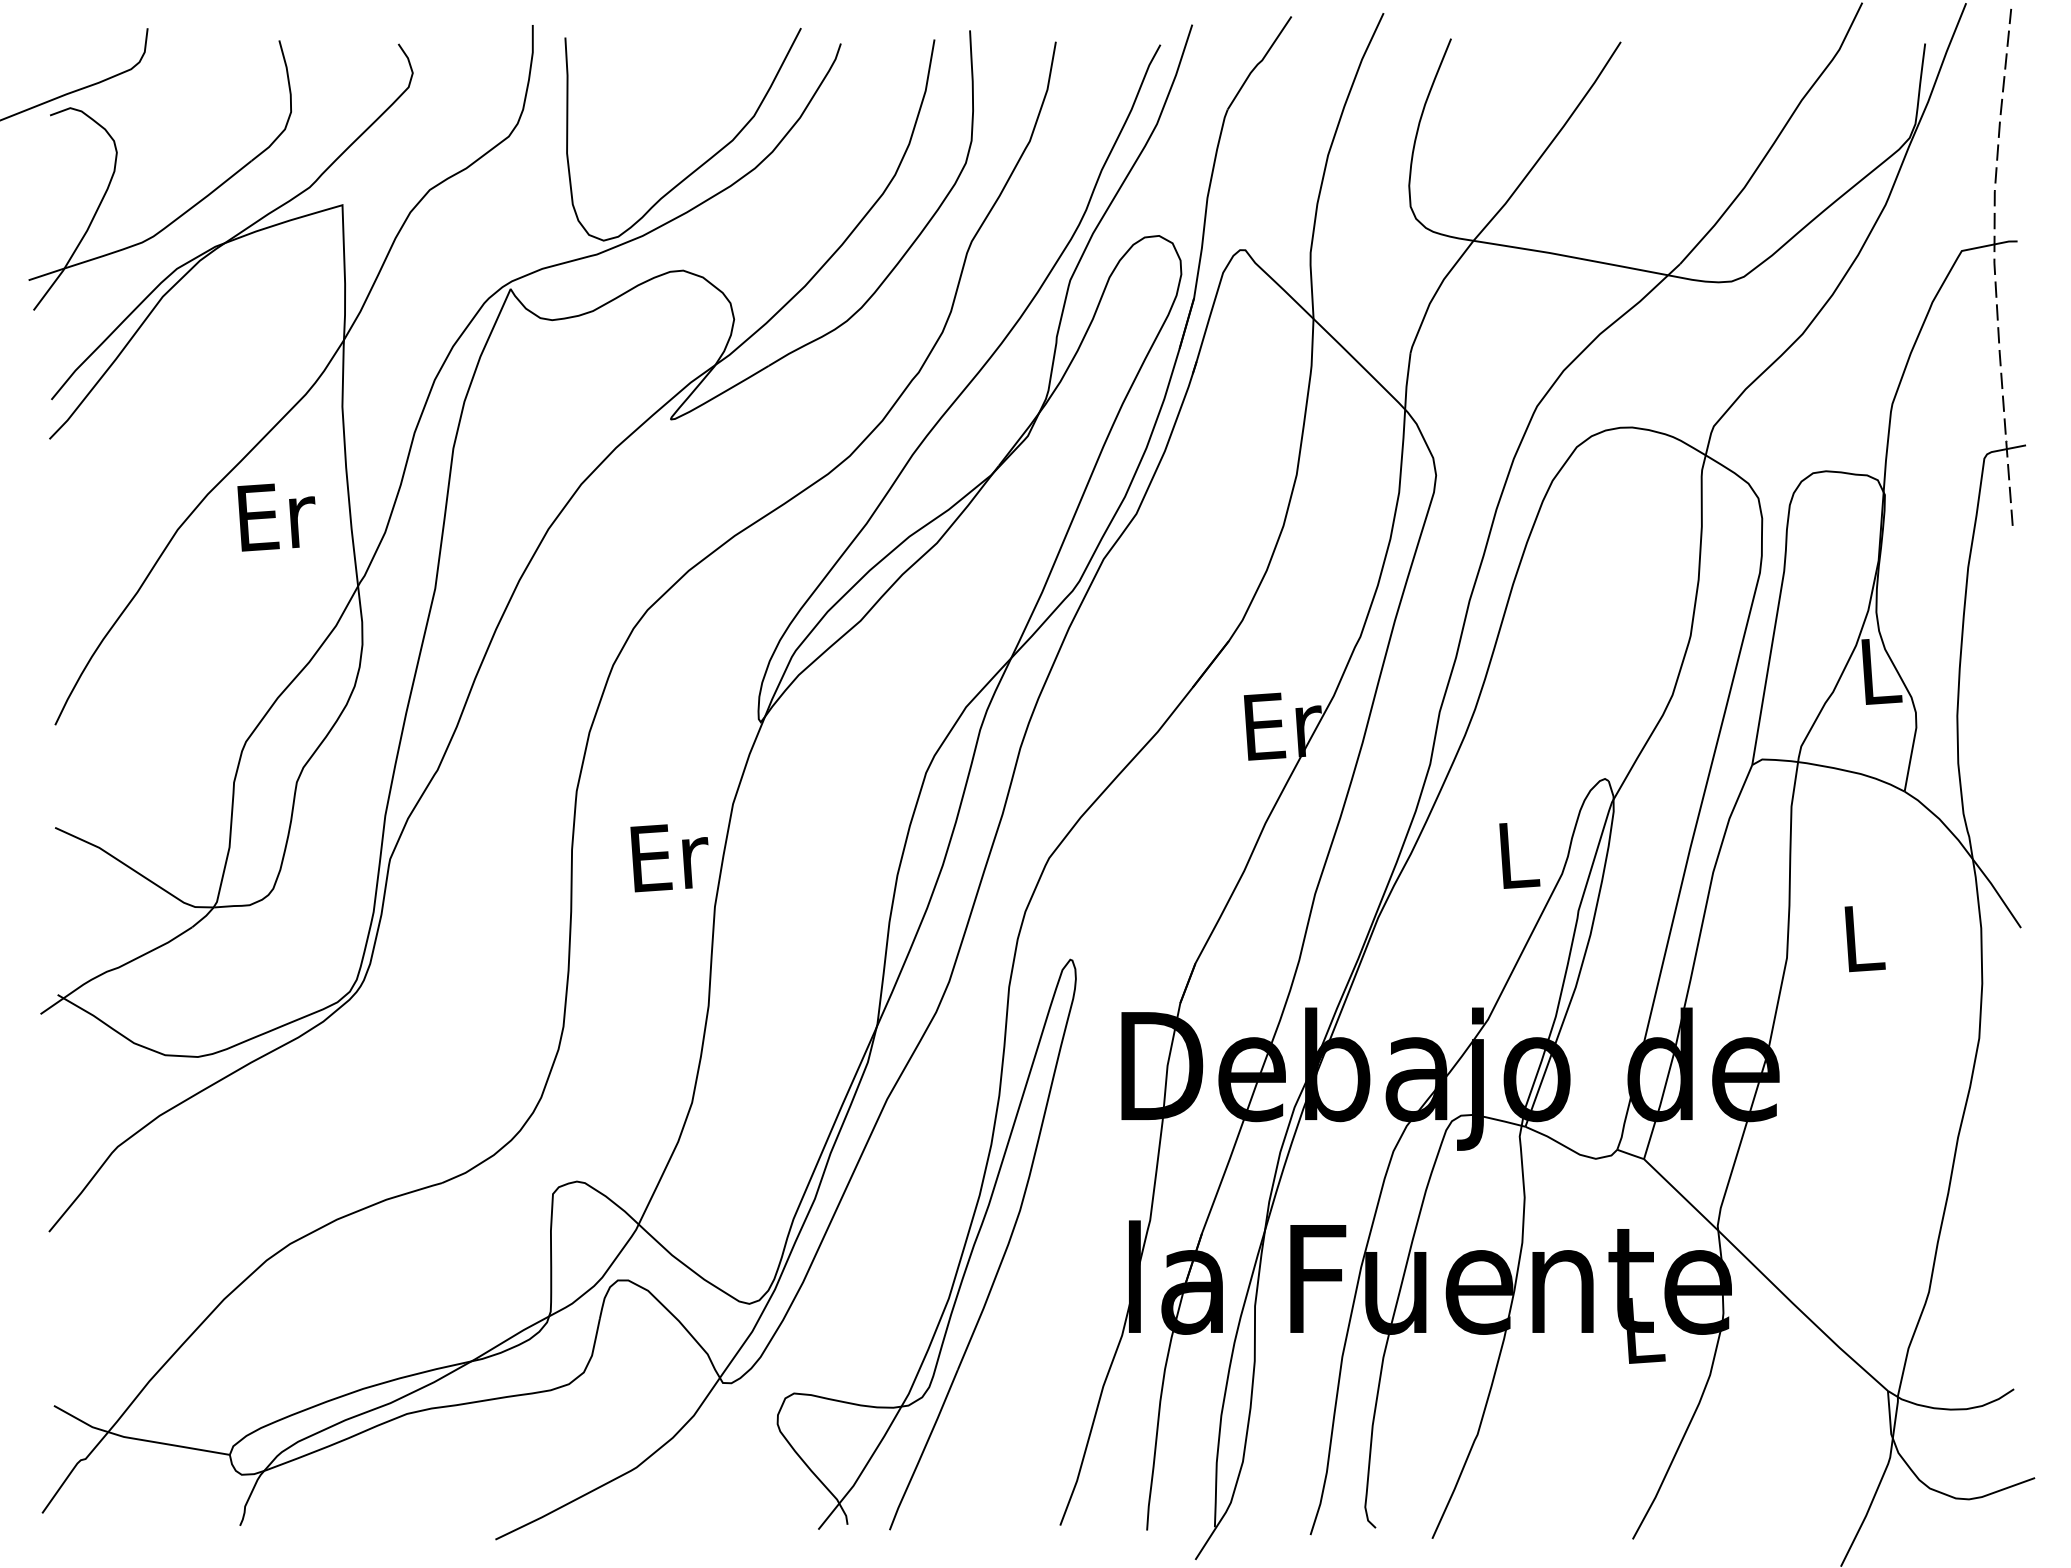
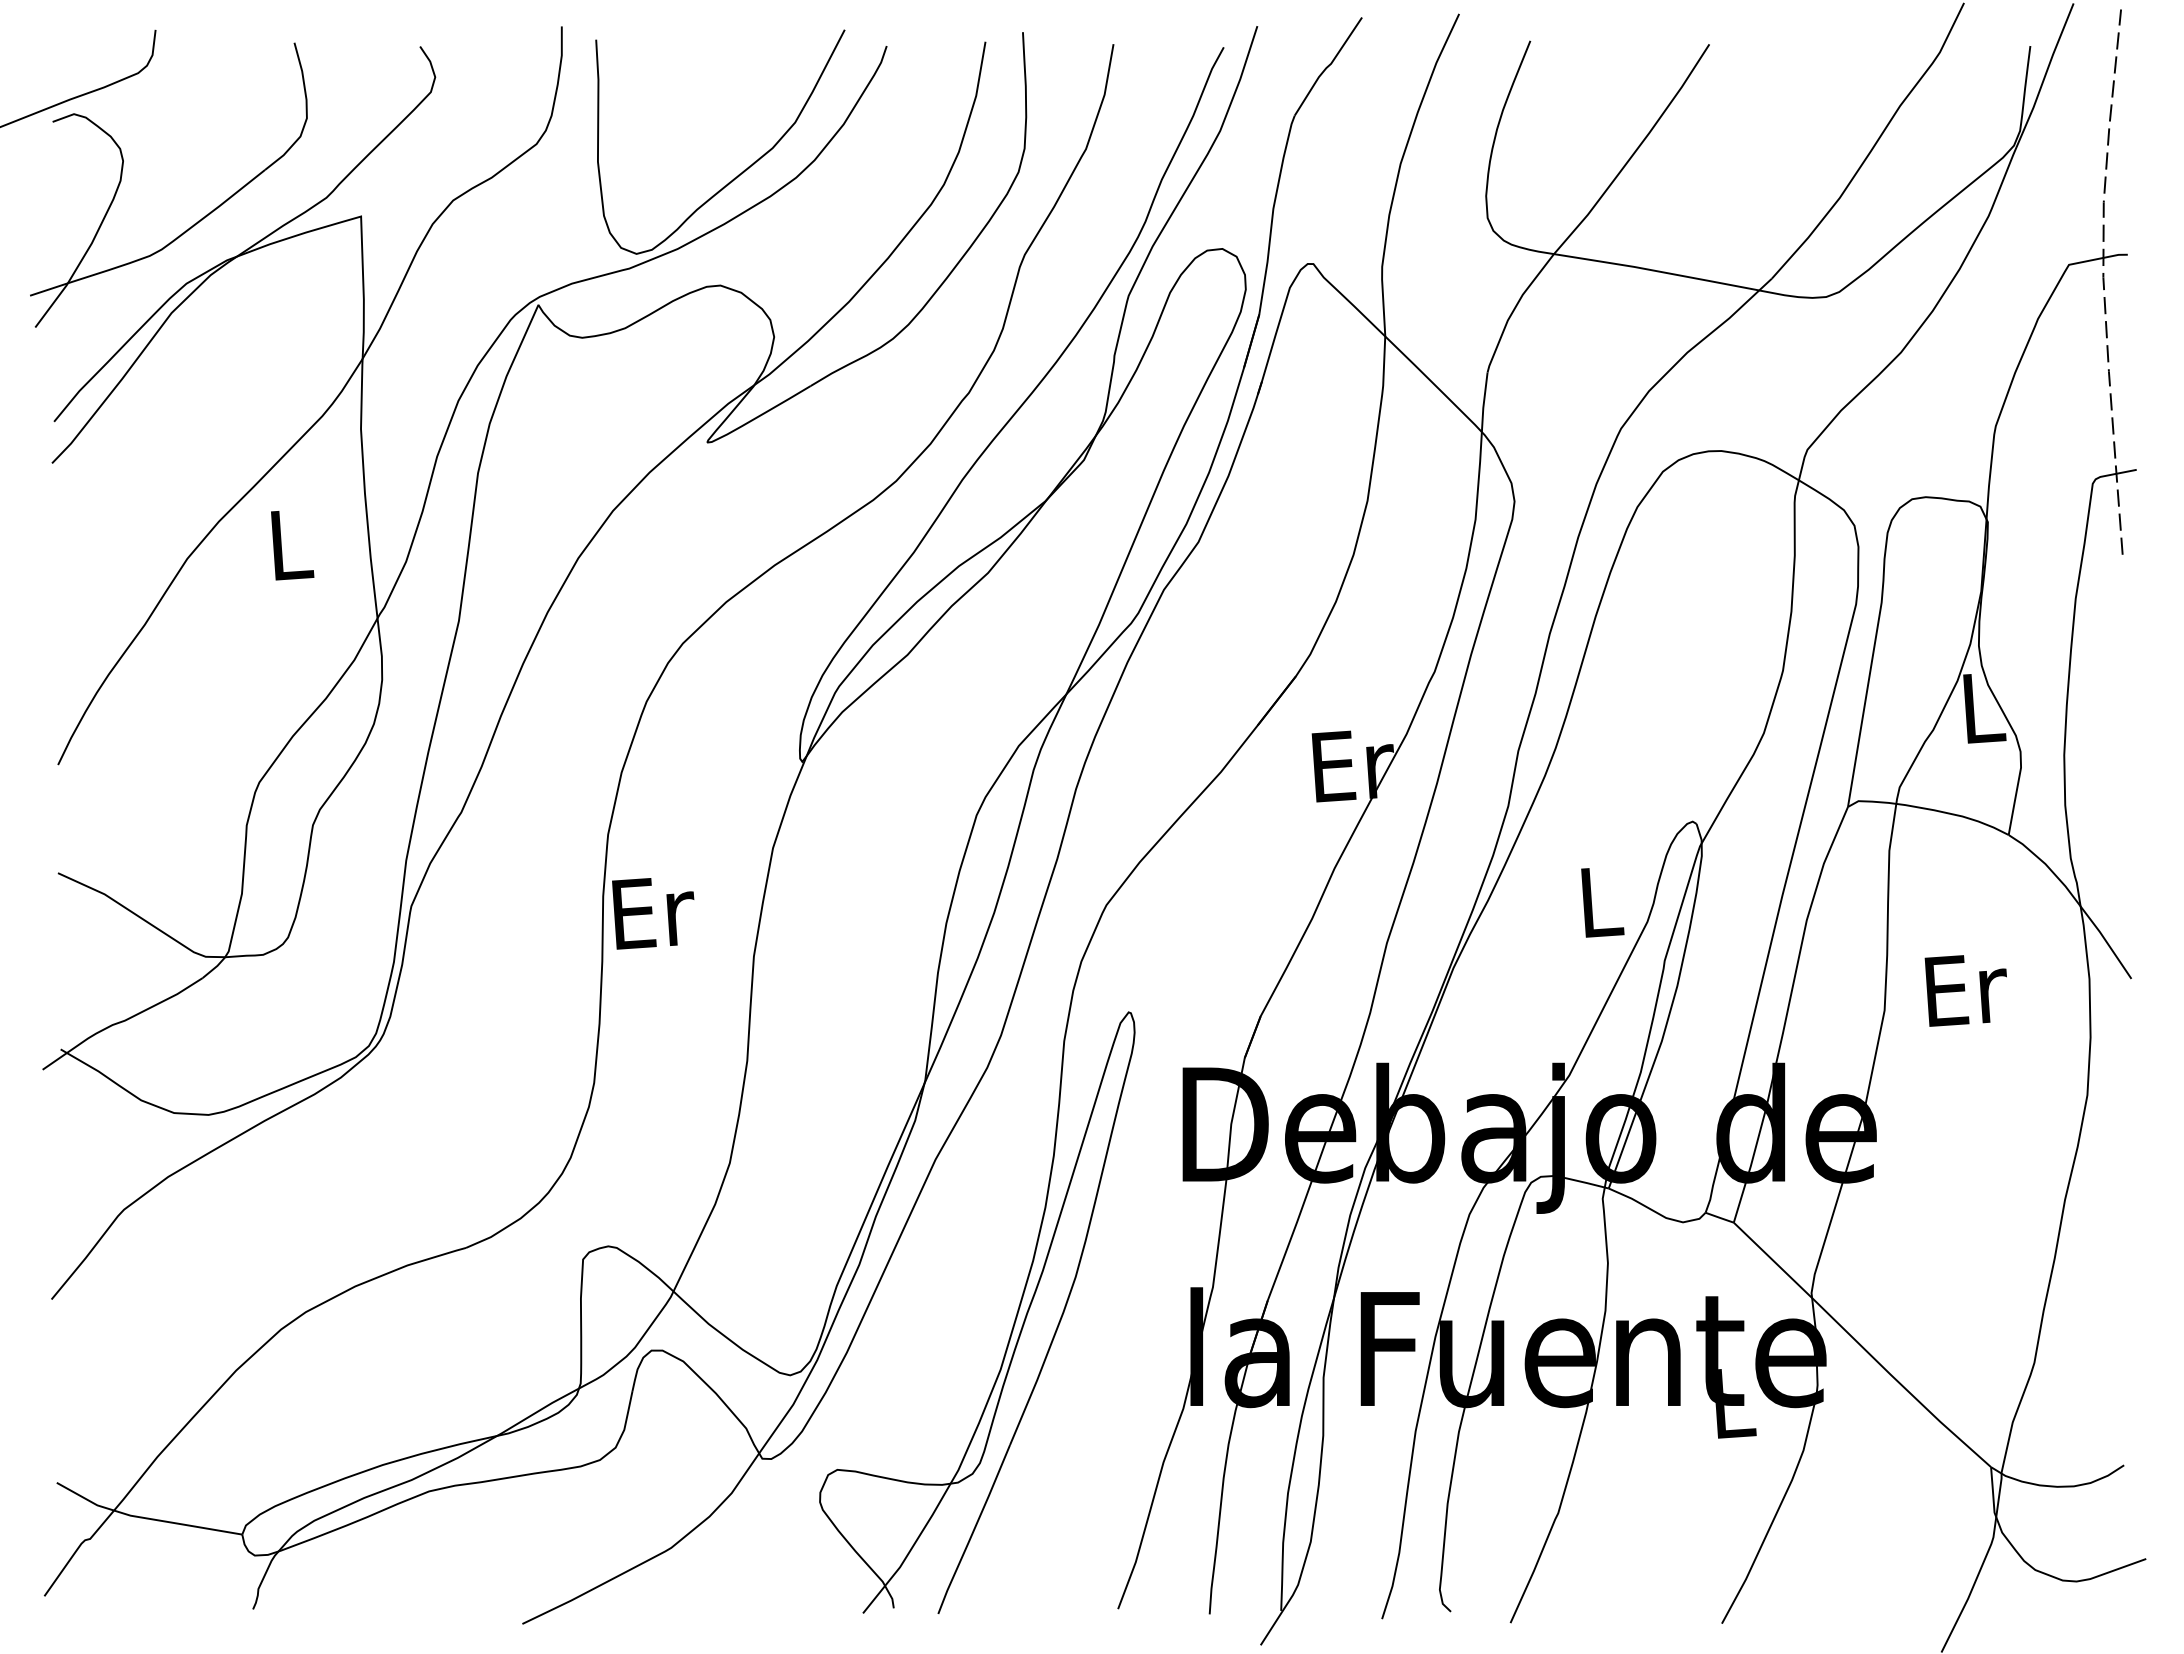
text: (276, 517) -> (291, 545), Er -> L
text: (669, 858) -> (653, 914), moved
text: (1863, 939) -> (1965, 991), L -> Er

